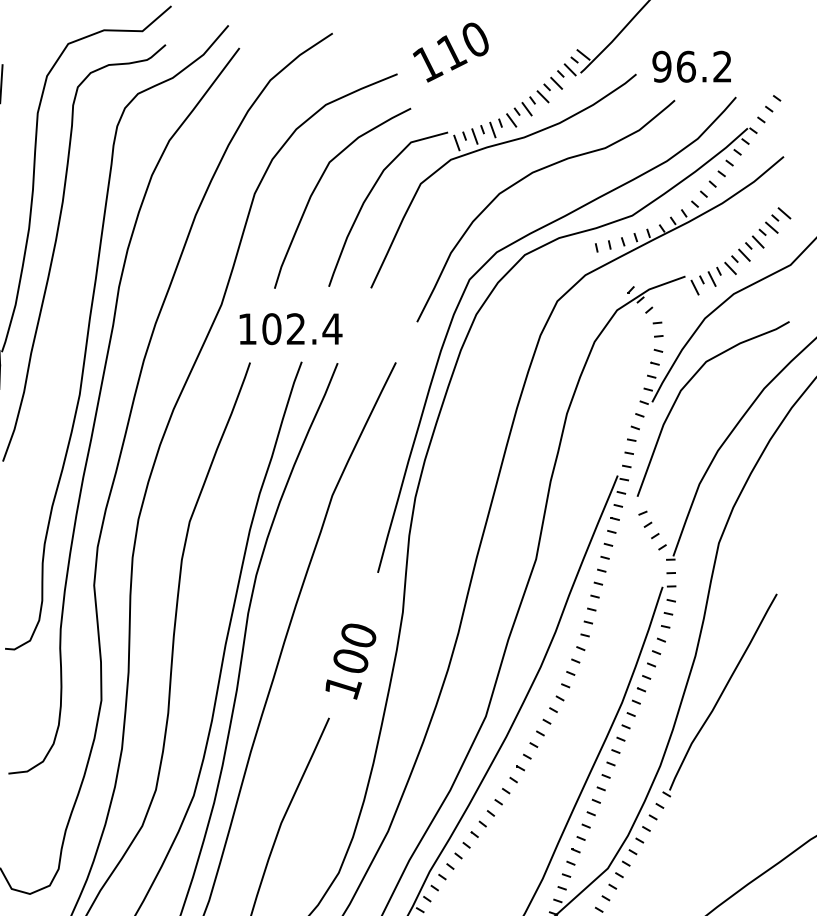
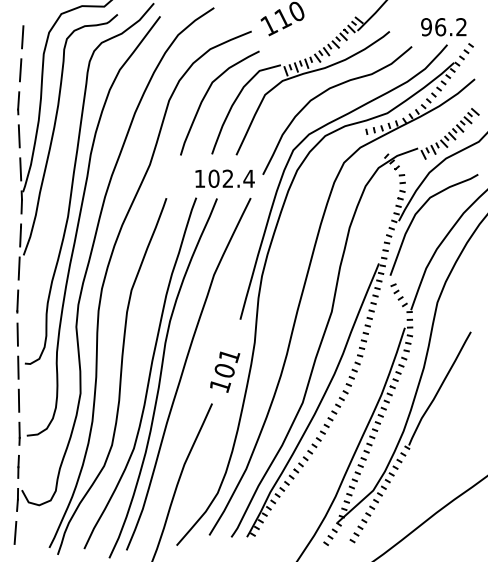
text: (691, 67) -> (443, 27), moved
text: (289, 328) -> (224, 178), moved
text: (359, 636) -> (229, 356), 100 -> 101

